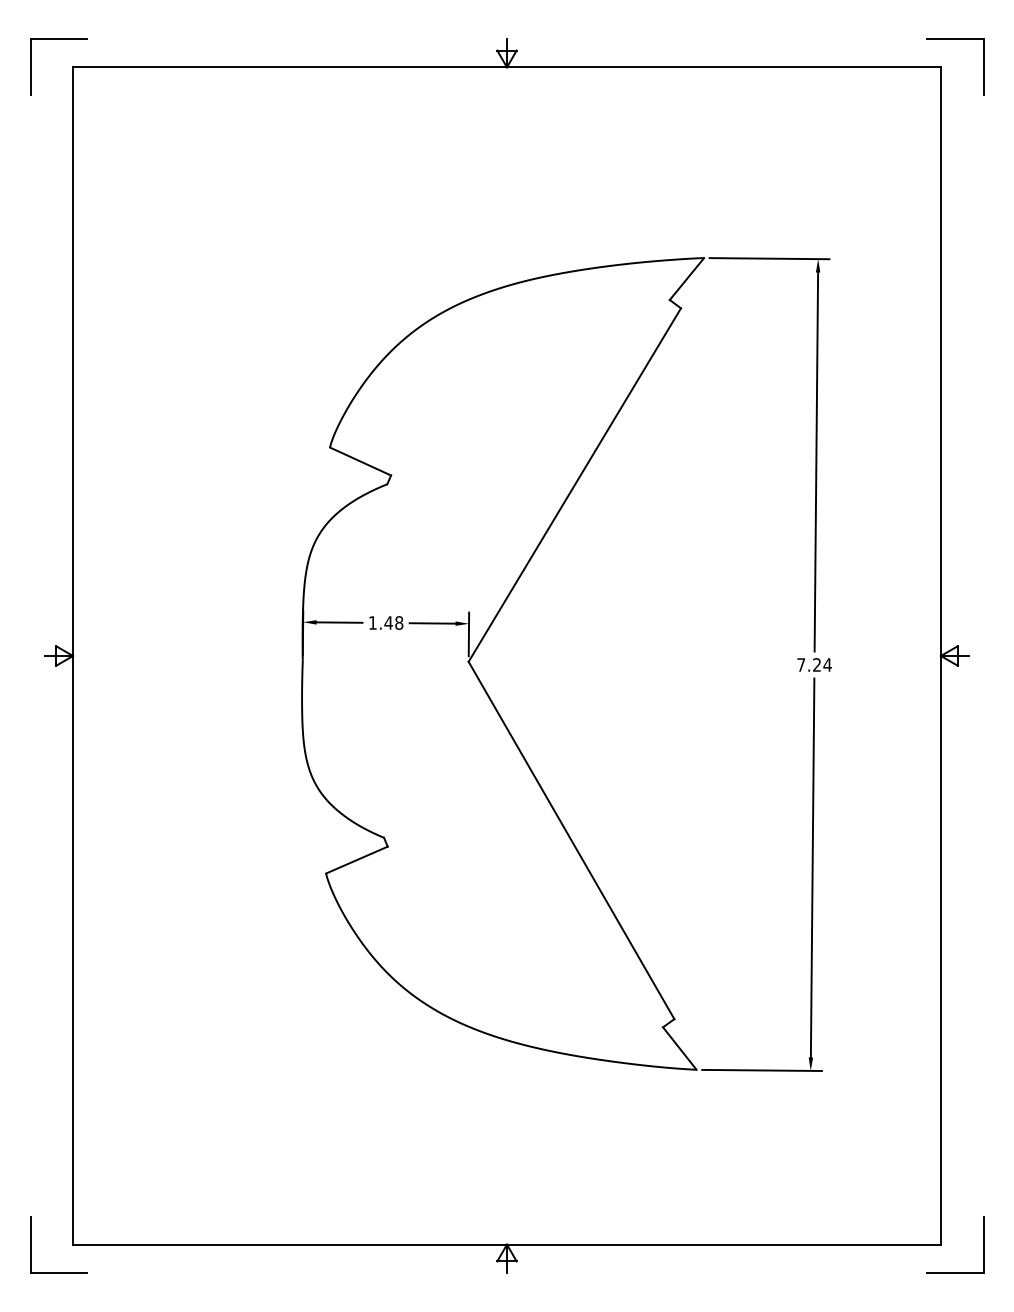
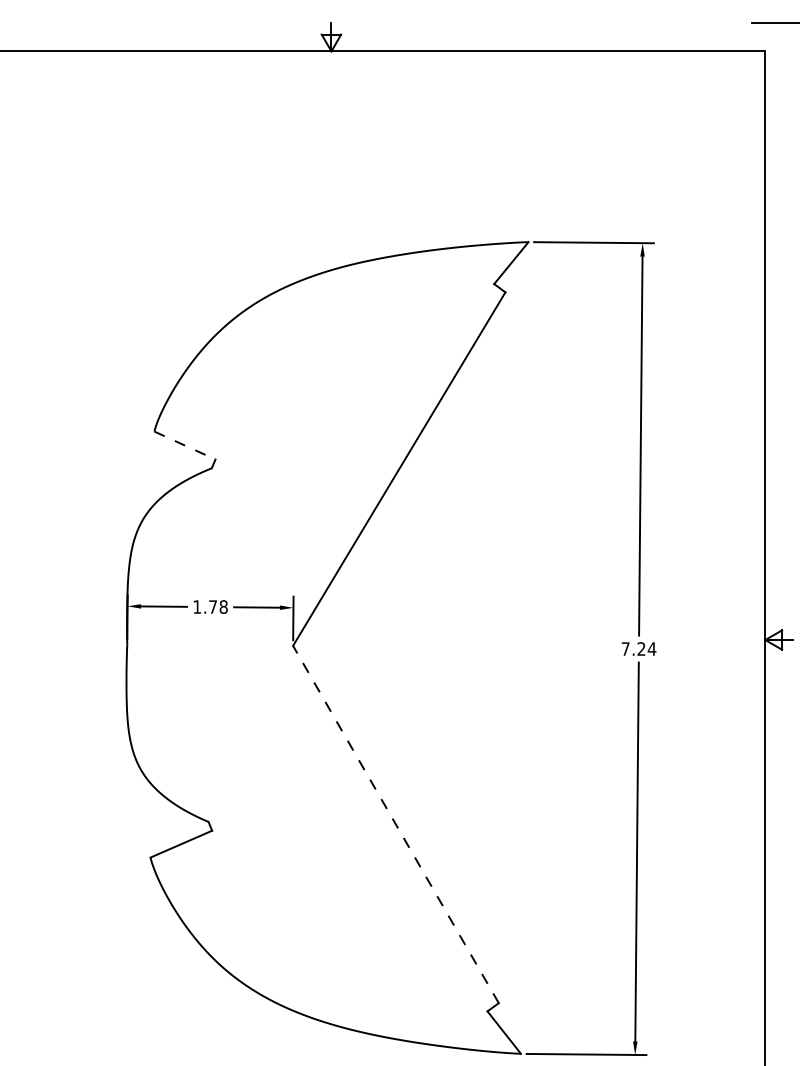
line: (360, 461) -> (184, 445), solid -> dashed
text: (388, 622) -> (212, 606), 1.48 -> 1.78
line: (571, 840) -> (395, 824), solid -> dashed

